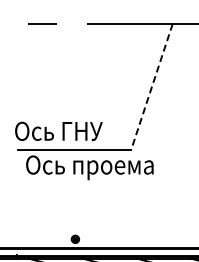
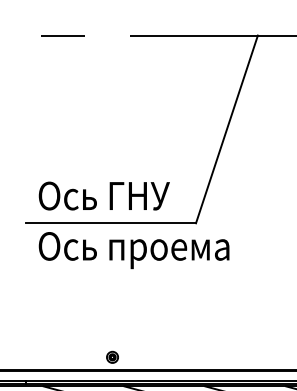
line: (151, 87) -> (226, 130), dashed -> solid
text: (58, 130) -> (103, 194), moved

